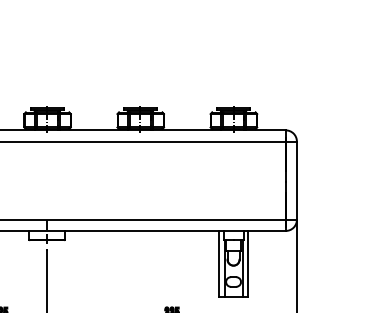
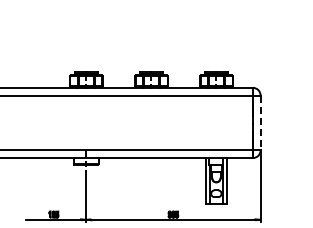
line: (296, 181) -> (260, 123), solid -> dashed

